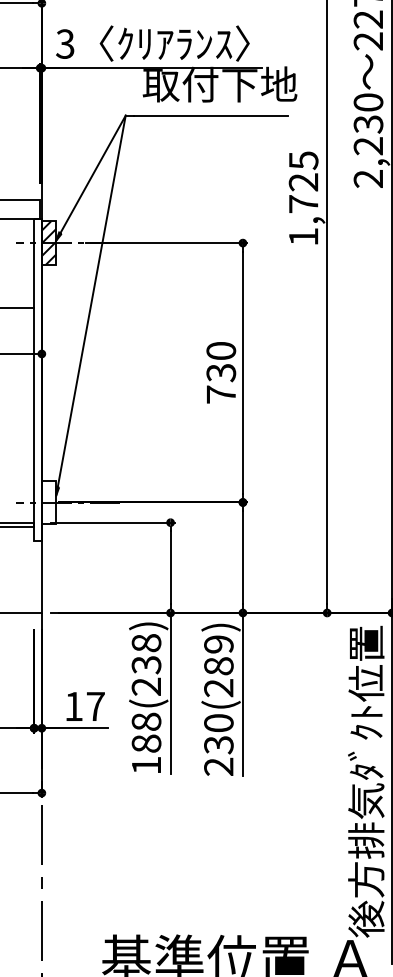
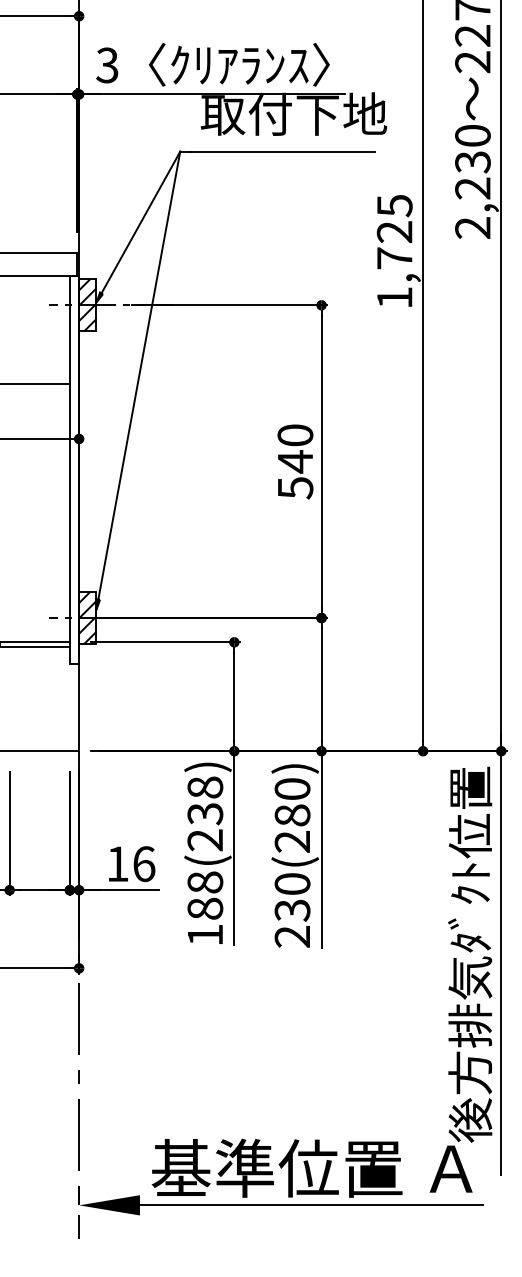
text: (221, 383) -> (295, 474), 730 -> 540
hatch: (48, 502) -> (87, 617), added
text: (218, 644) -> (292, 789), 230(289) -> 230(280)
text: (96, 706) -> (144, 864), 17 -> 16

